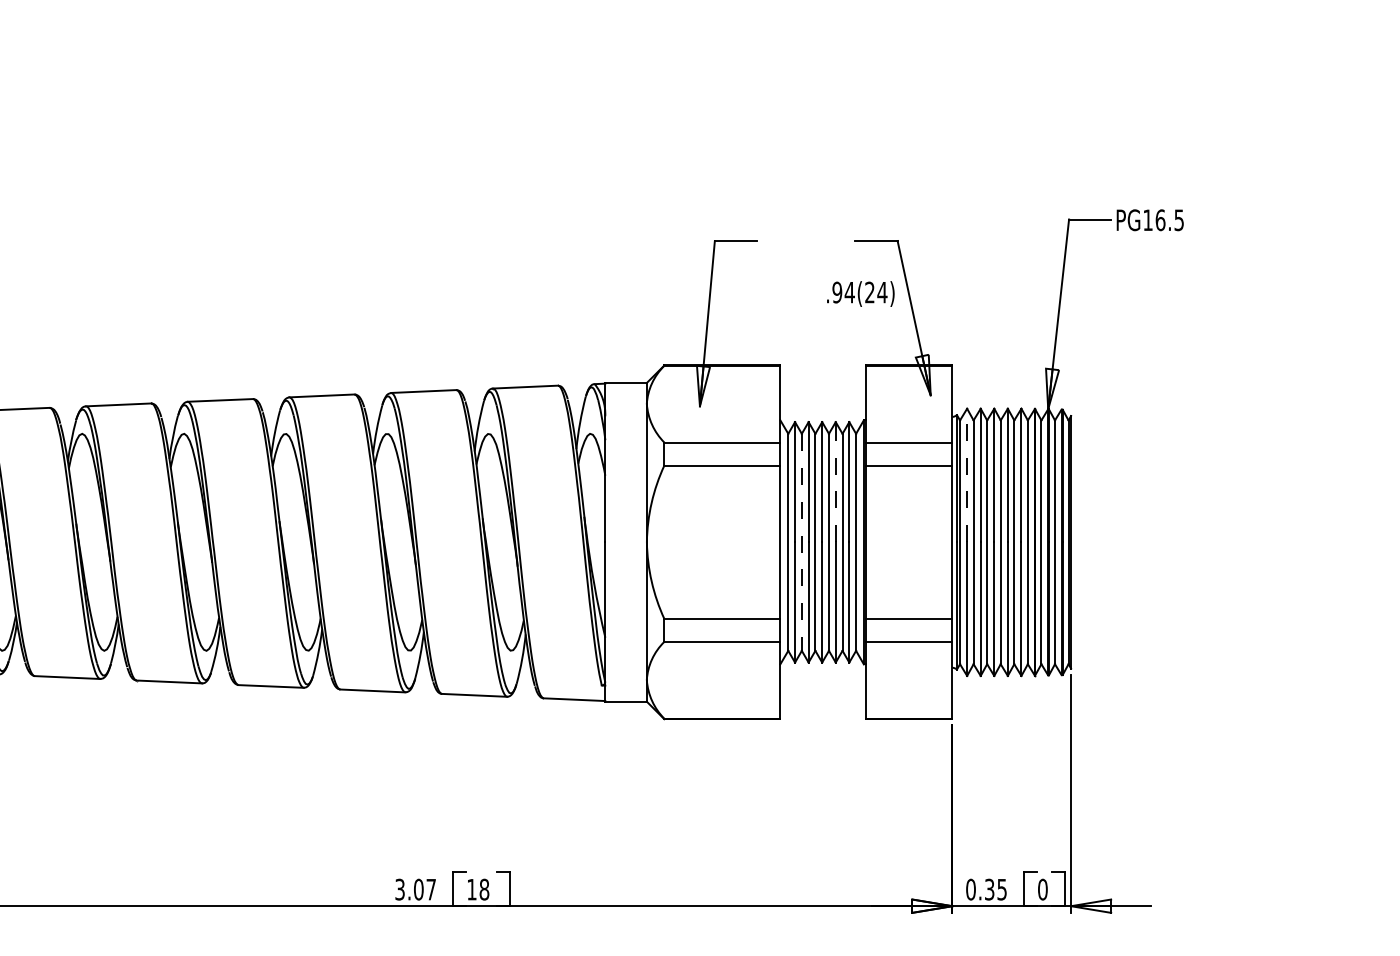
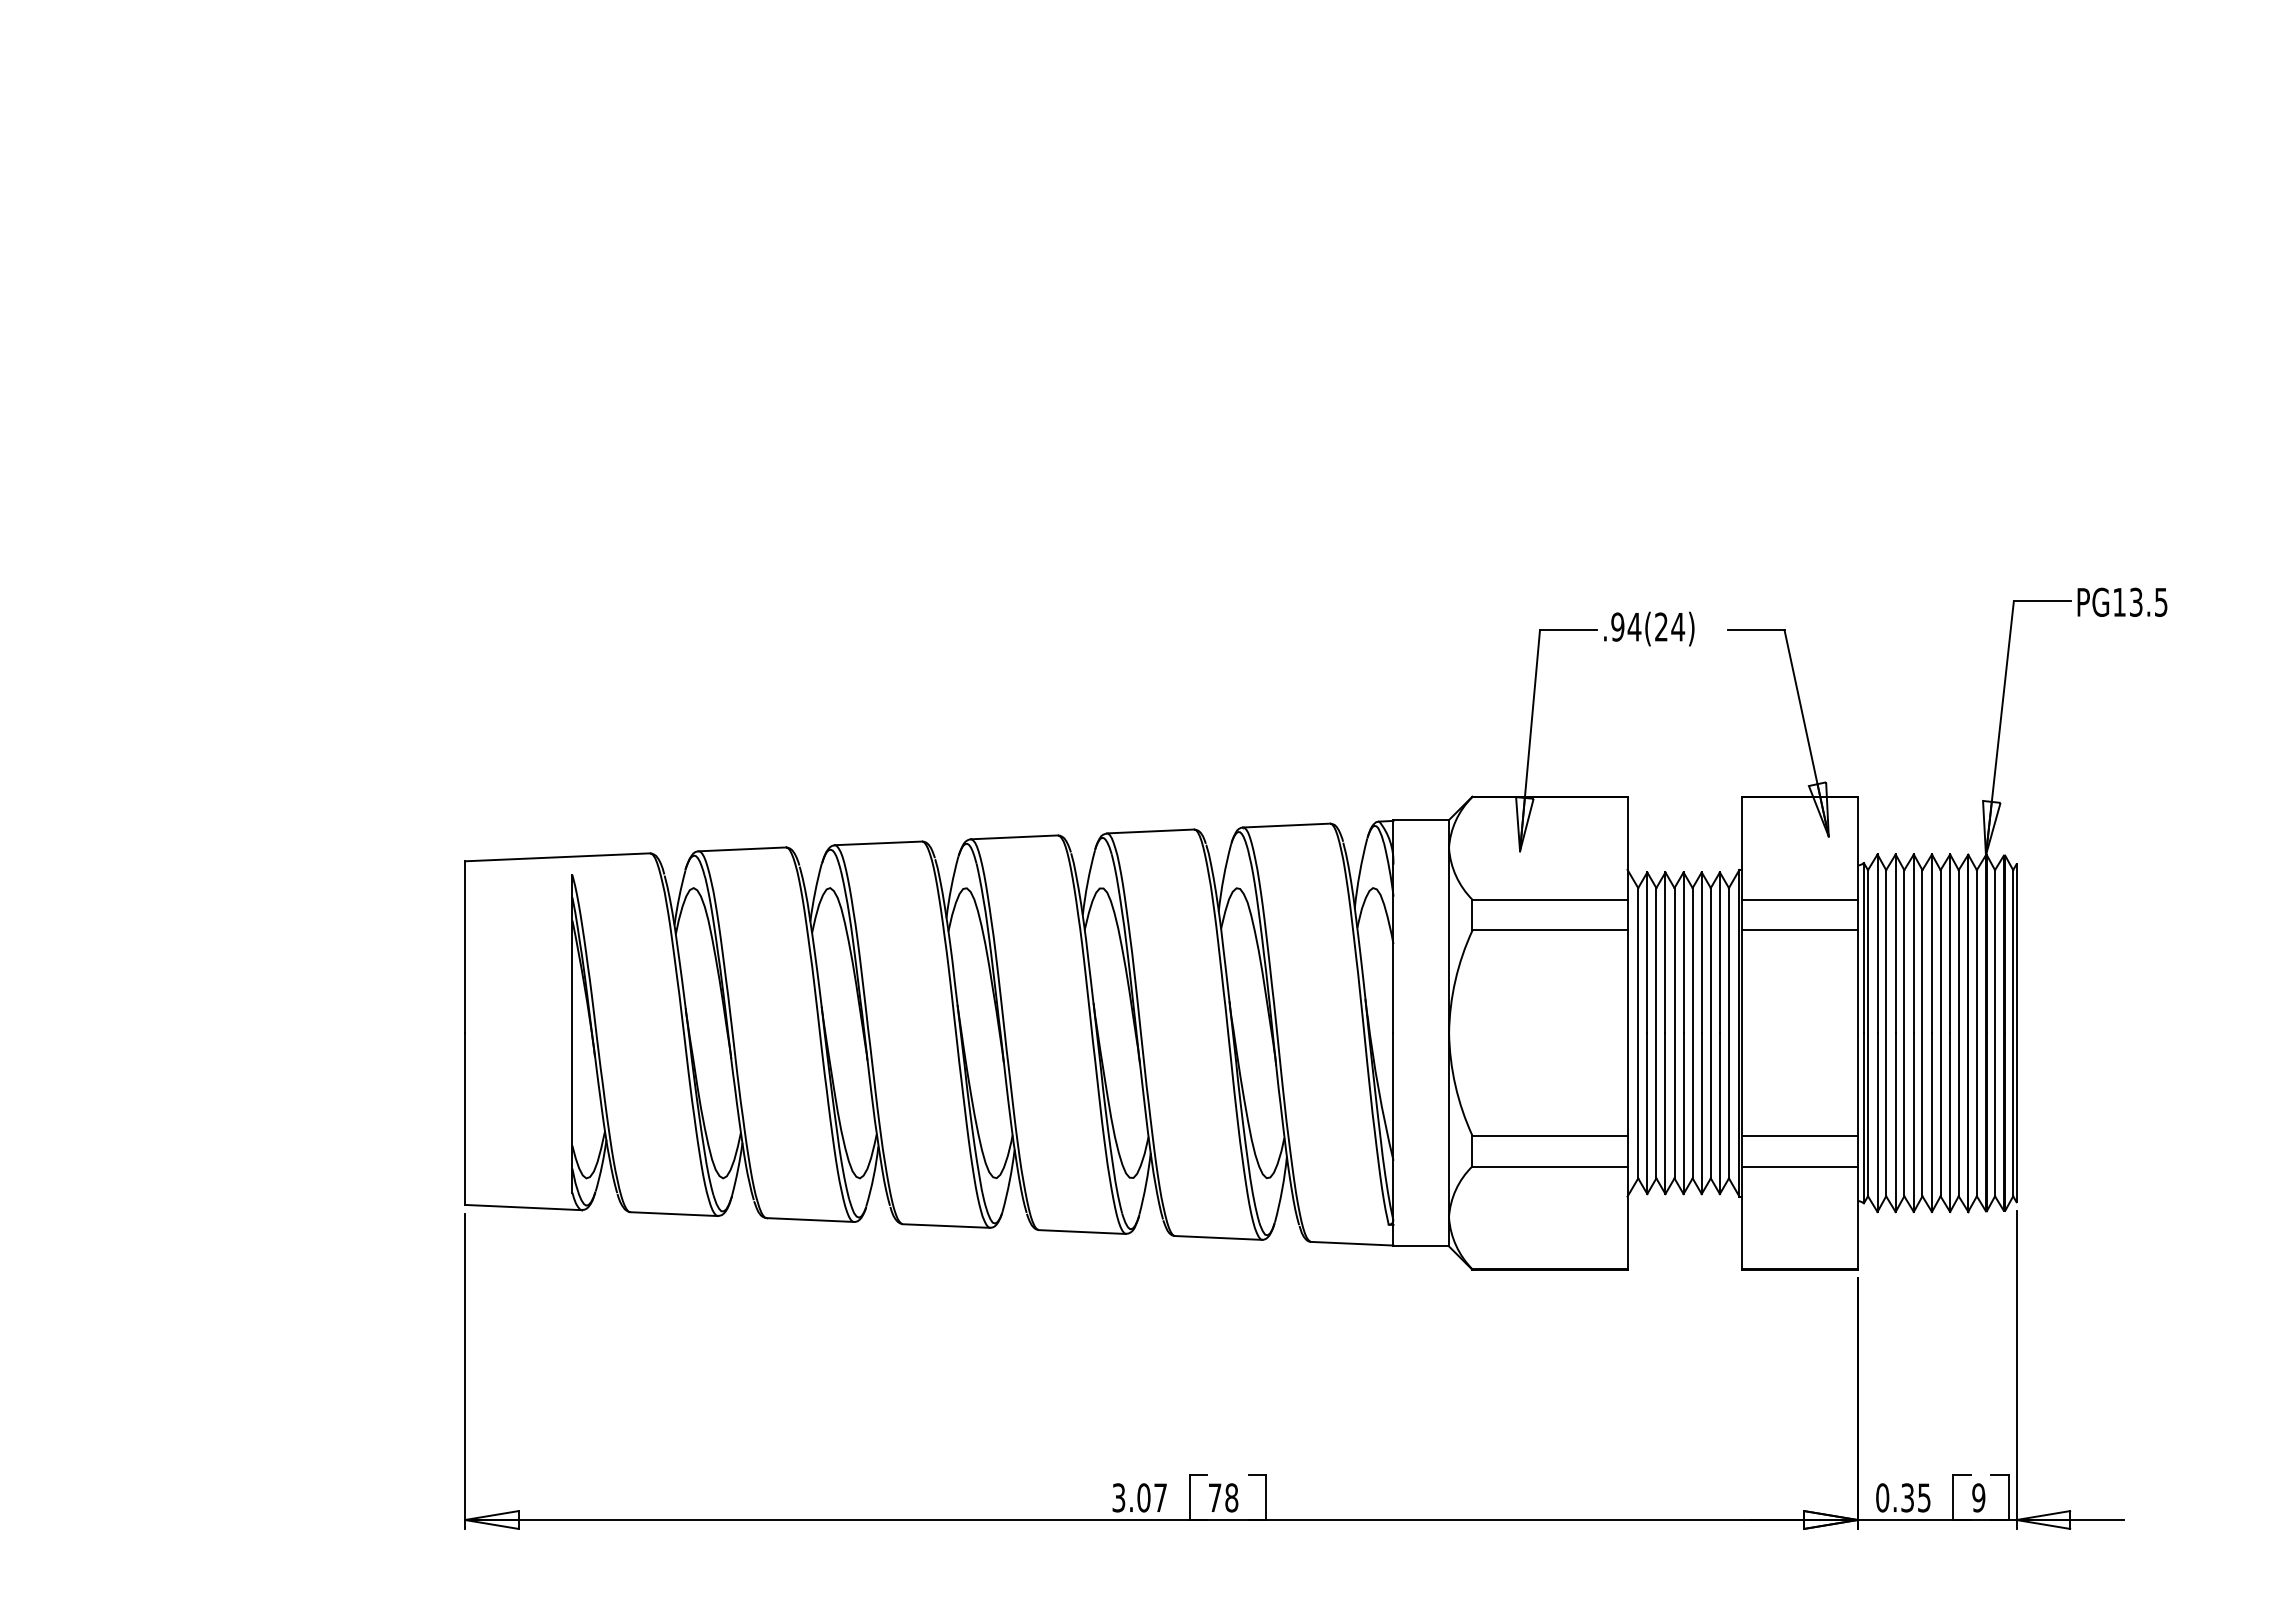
text: (1159, 219) -> (2135, 601), PG16.5 -> PG13.5
text: (860, 293) -> (1649, 628), moved
line: (967, 475) -> (1877, 943), dashed -> solid
line: (835, 481) -> (1701, 952), dashed -> solid
line: (801, 542) -> (1656, 1033), dashed -> solid
text: (472, 889) -> (1215, 1497), 18 -> 78
text: (1042, 889) -> (1978, 1497), 0 -> 9

